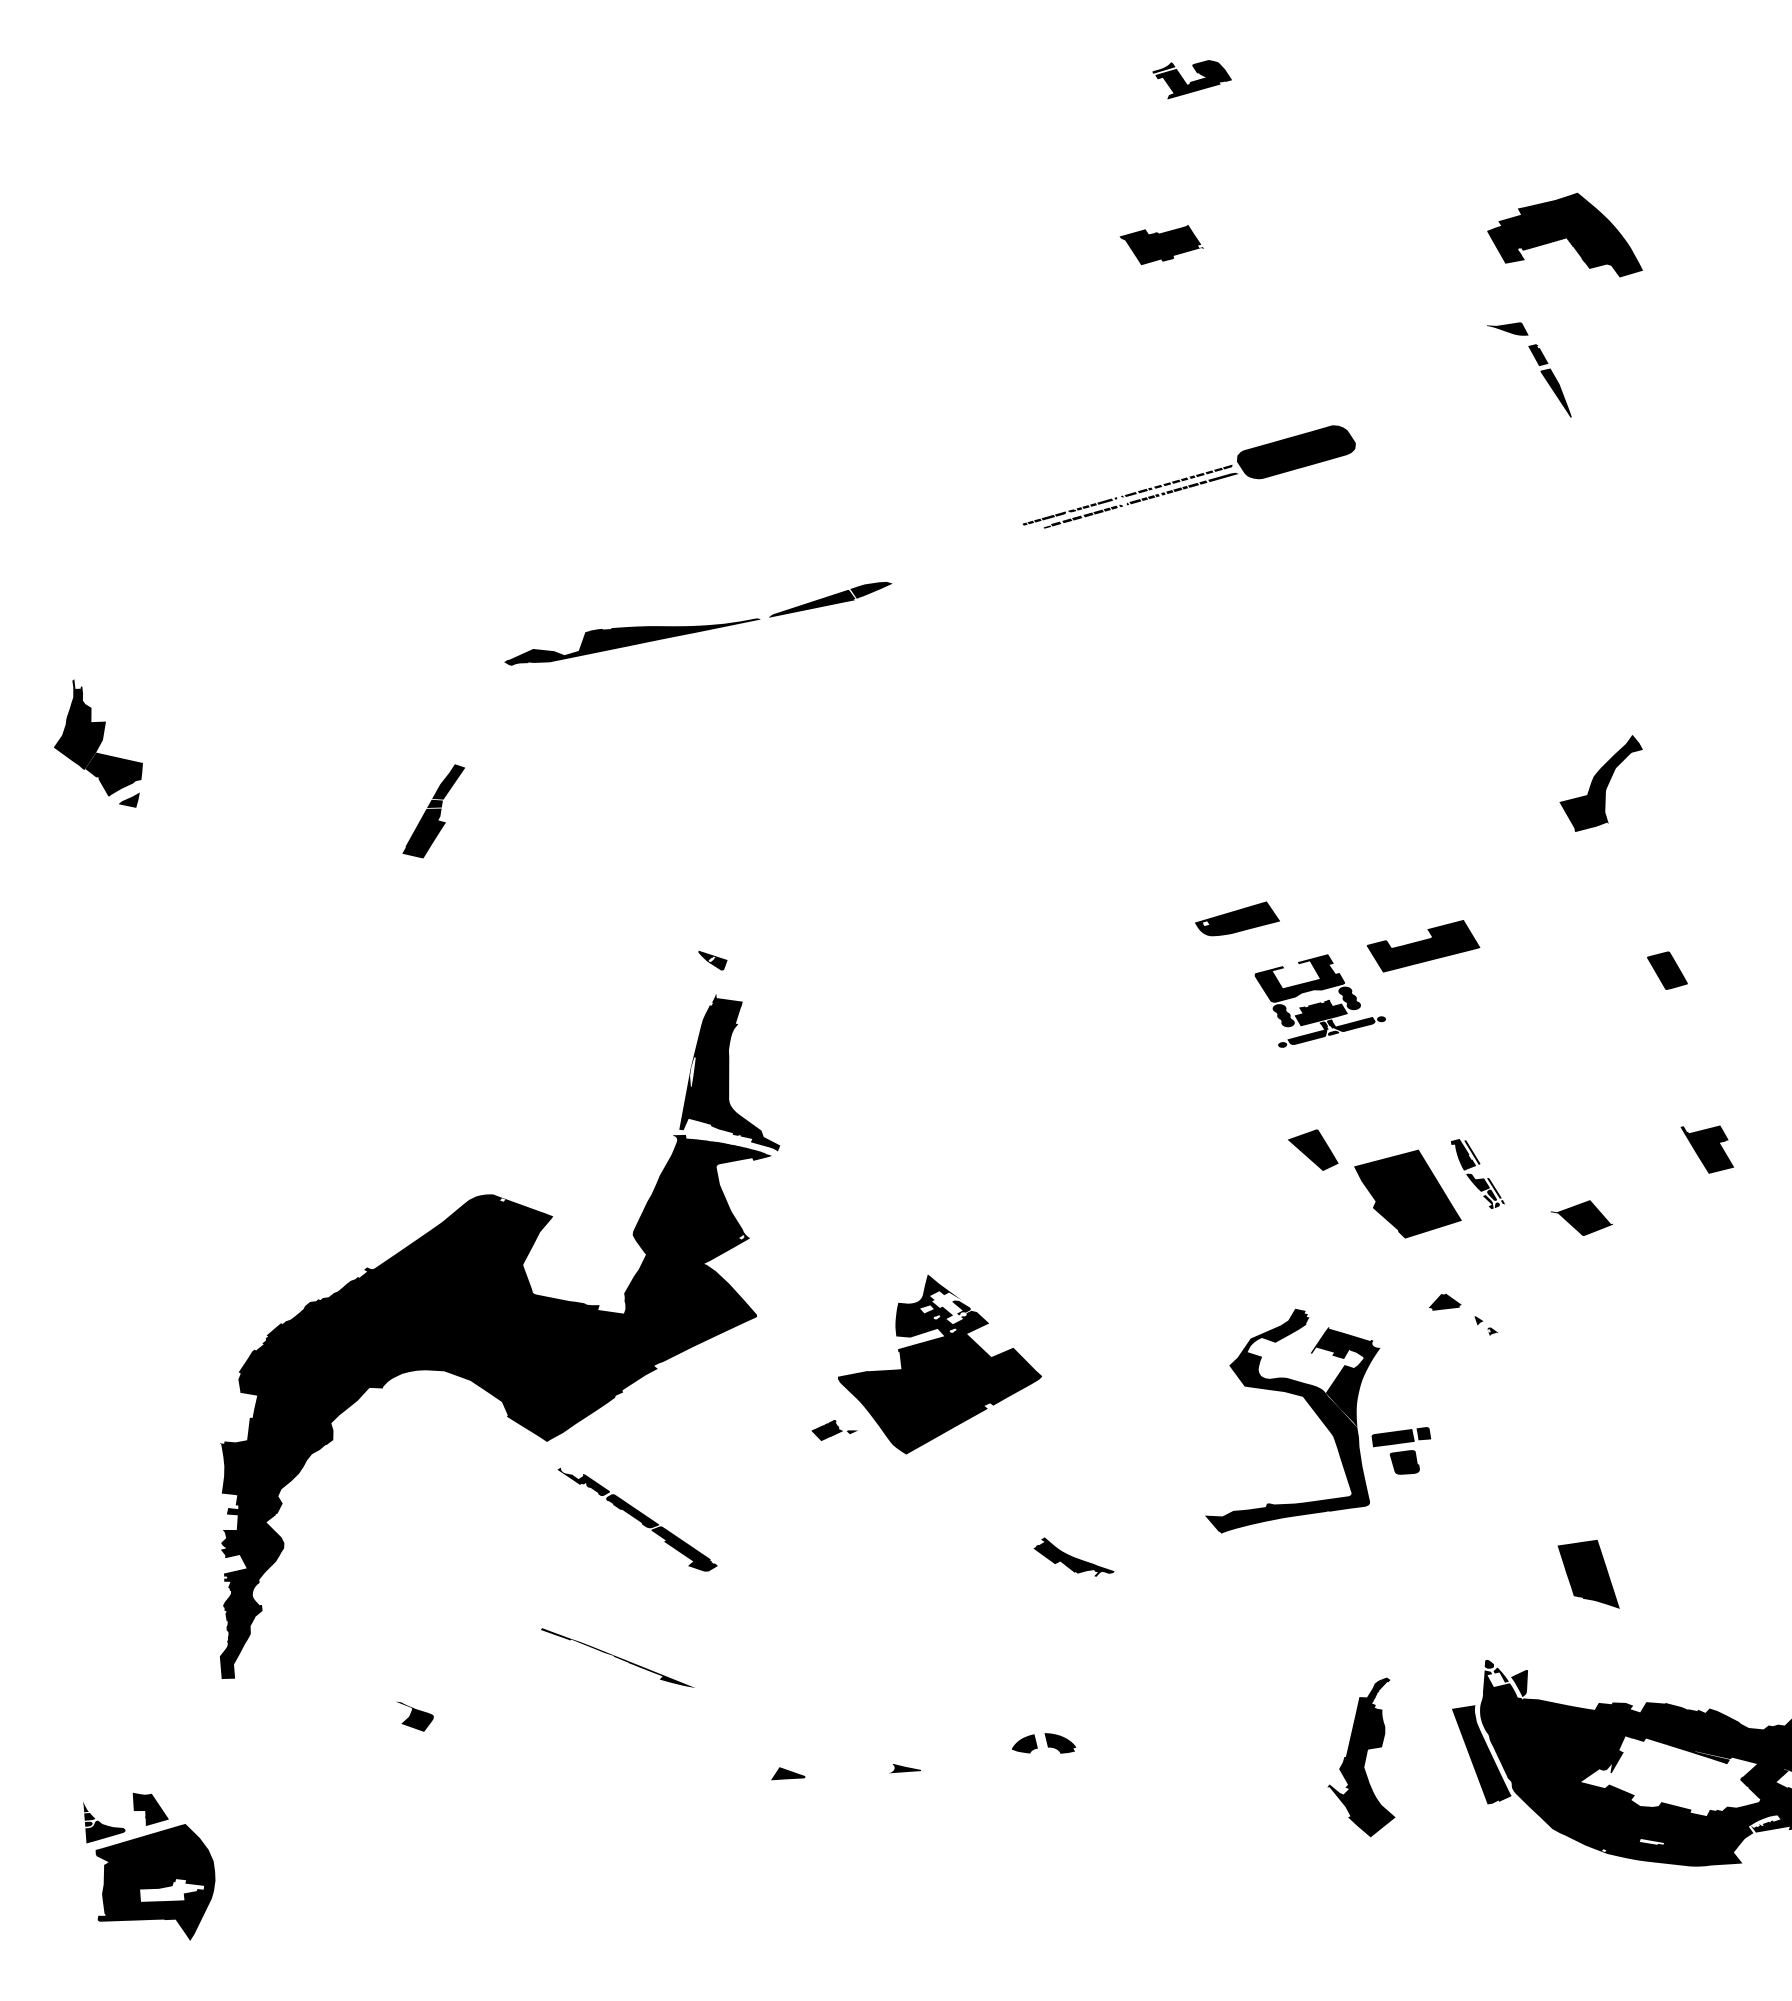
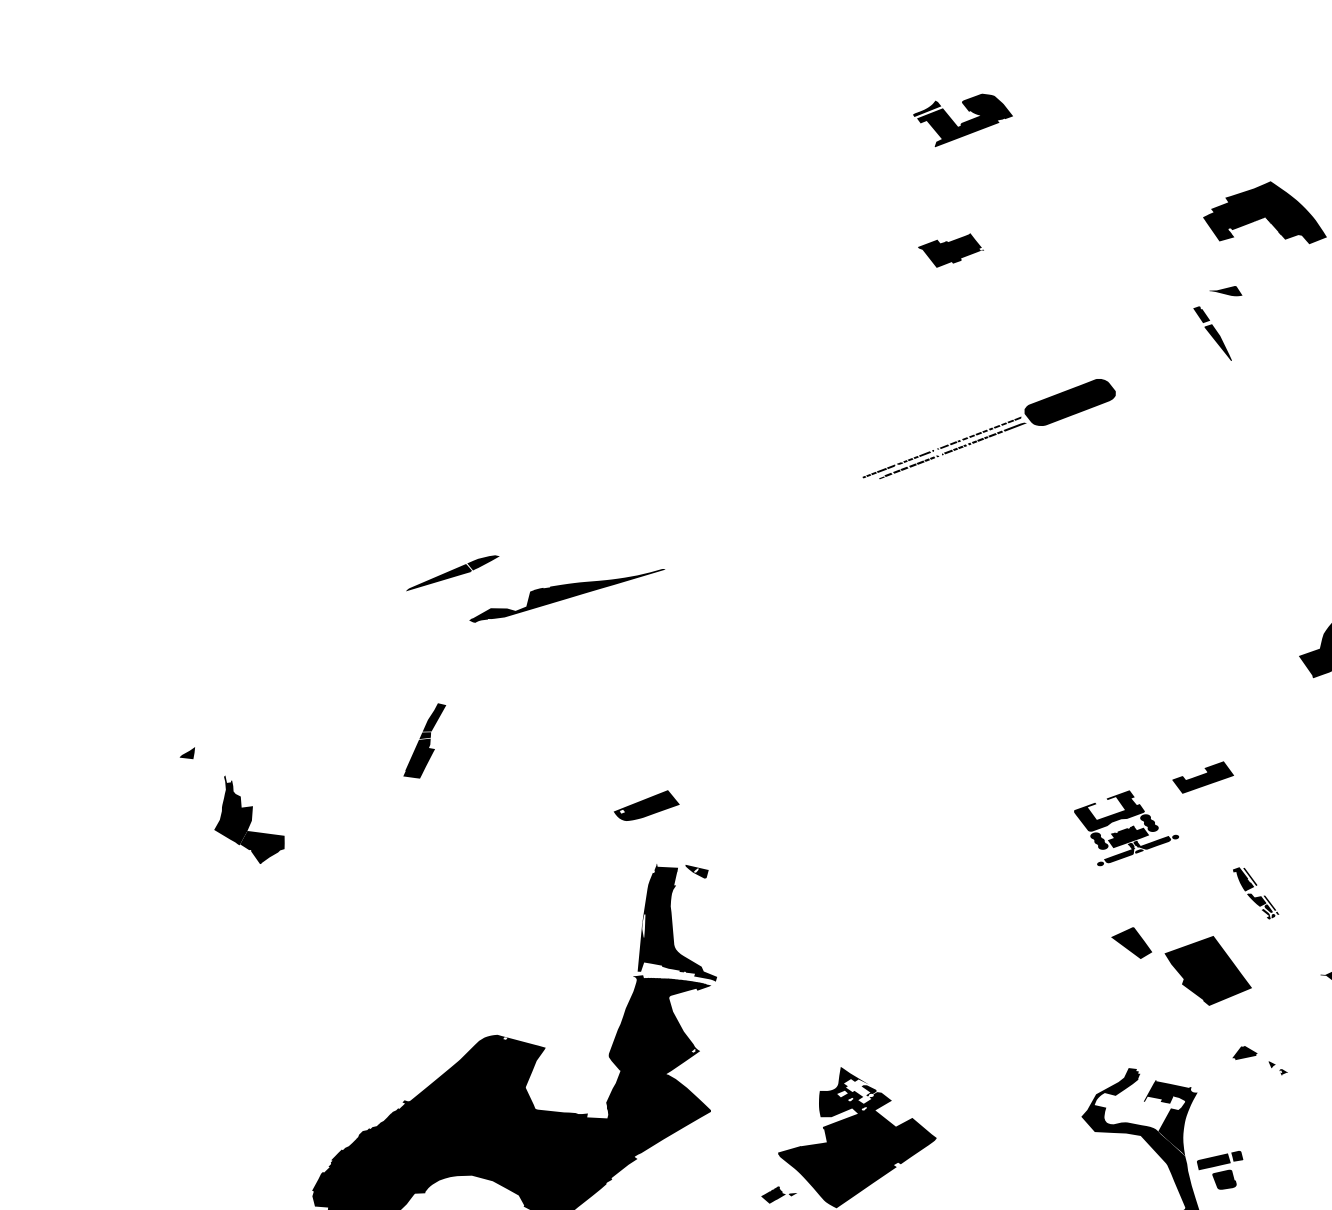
part: (1191, 79) -> (962, 120), size x1.6
part: (1549, 380) -> (1212, 333), moved
part: (830, 599) -> (452, 572), moved
part: (98, 737) -> (248, 819), moved
part: (1237, 918) -> (646, 805), moved
part: (1423, 946) -> (1203, 777), size x0.7
part: (712, 960) -> (697, 871), moved
part: (1477, 1173) -> (1255, 892), moved

